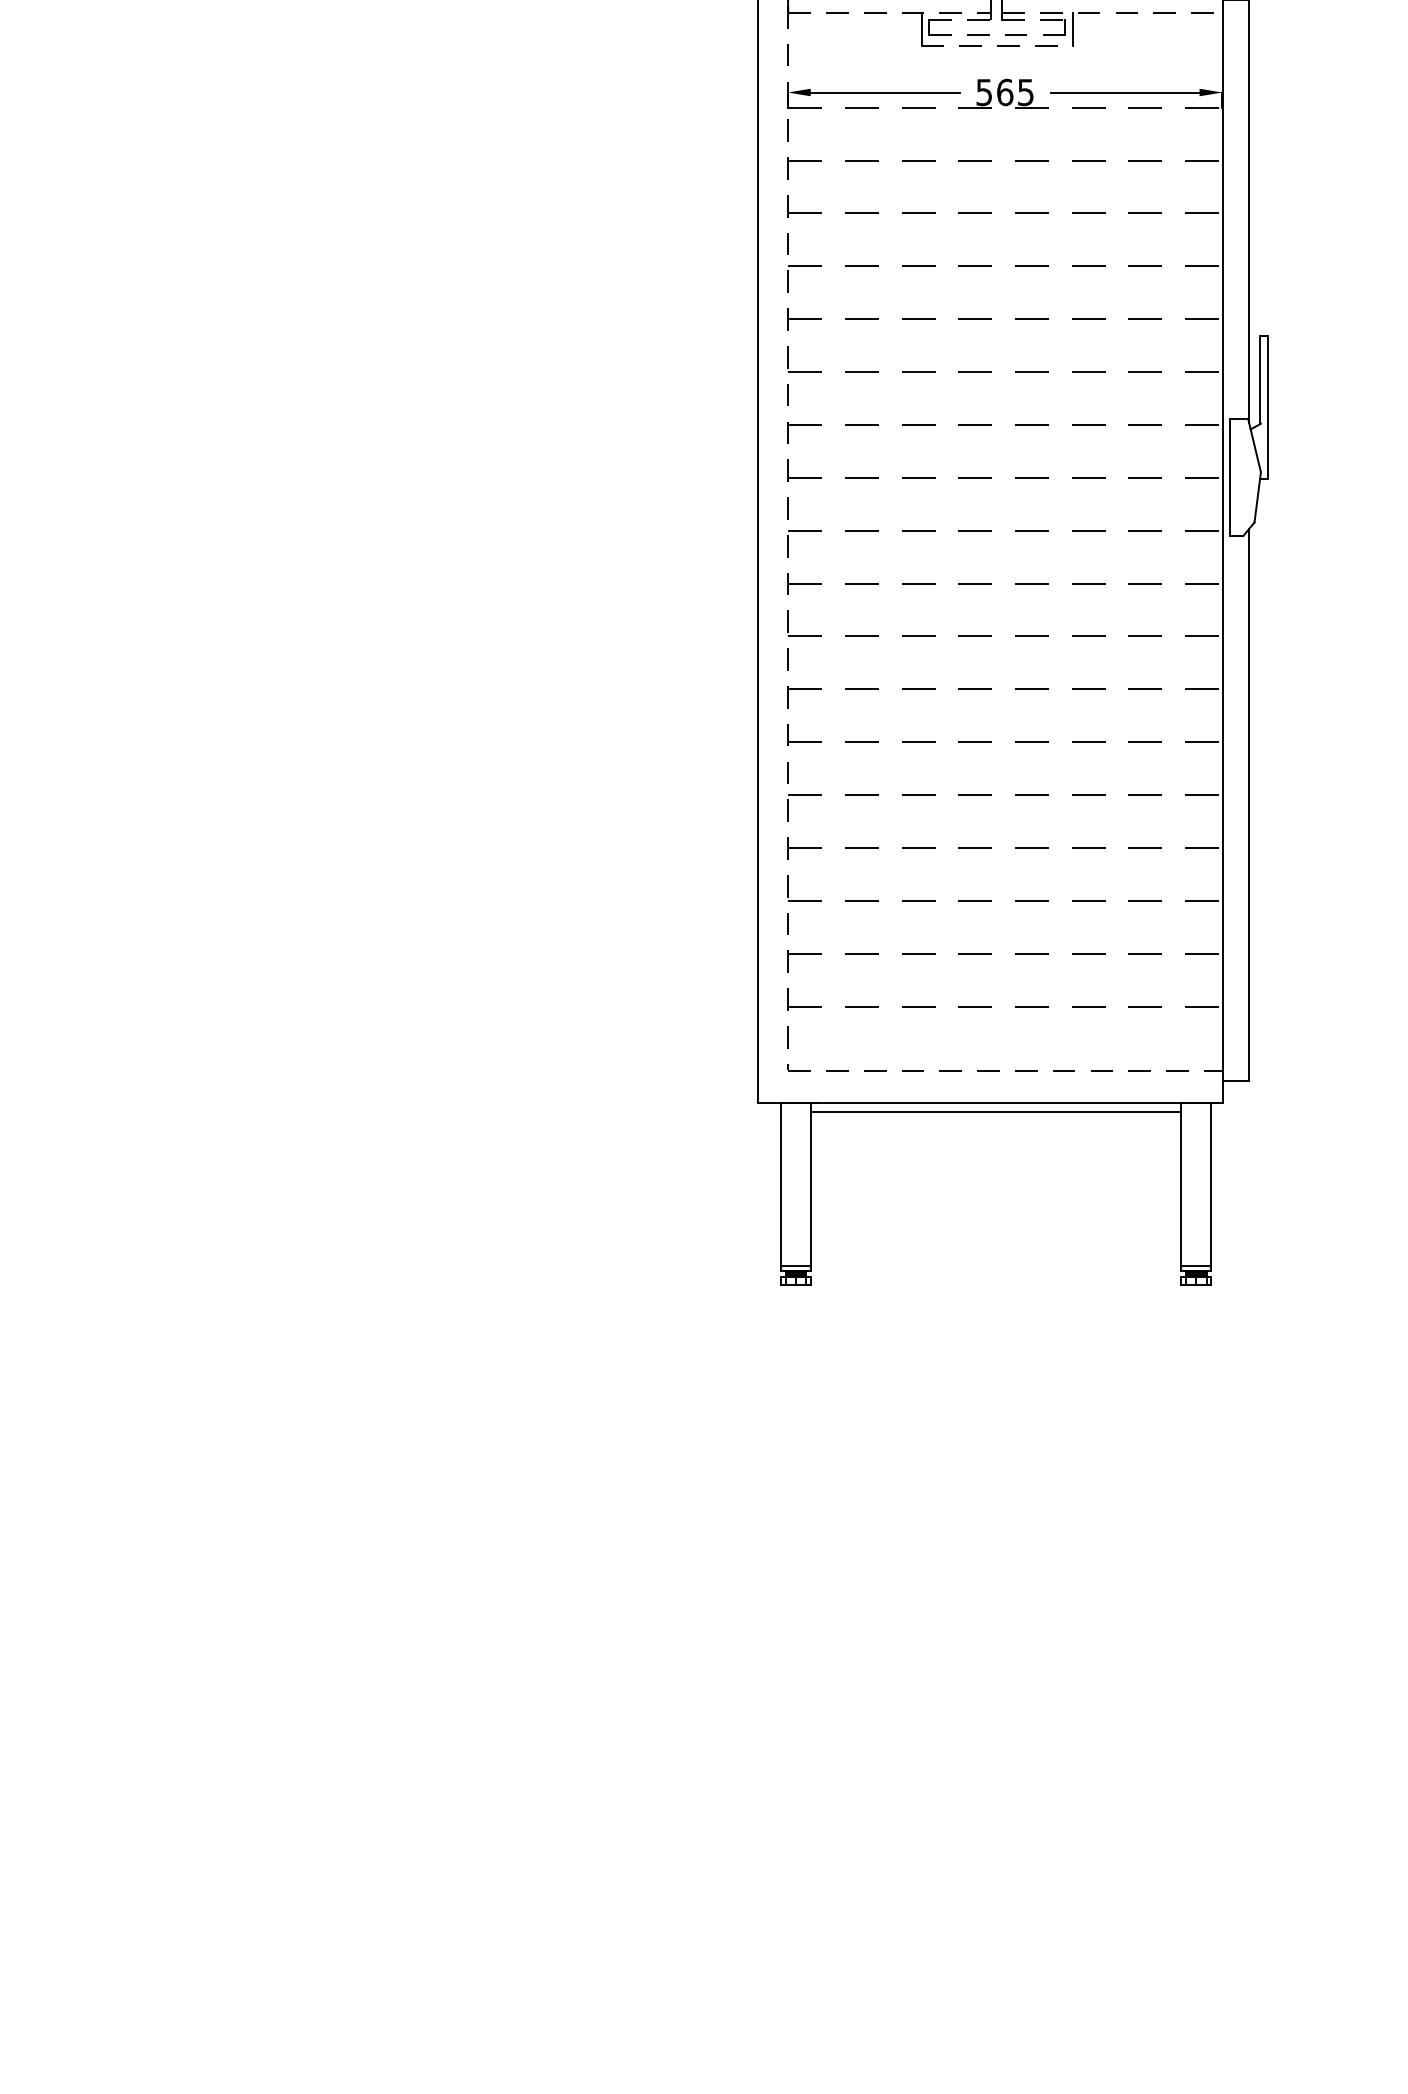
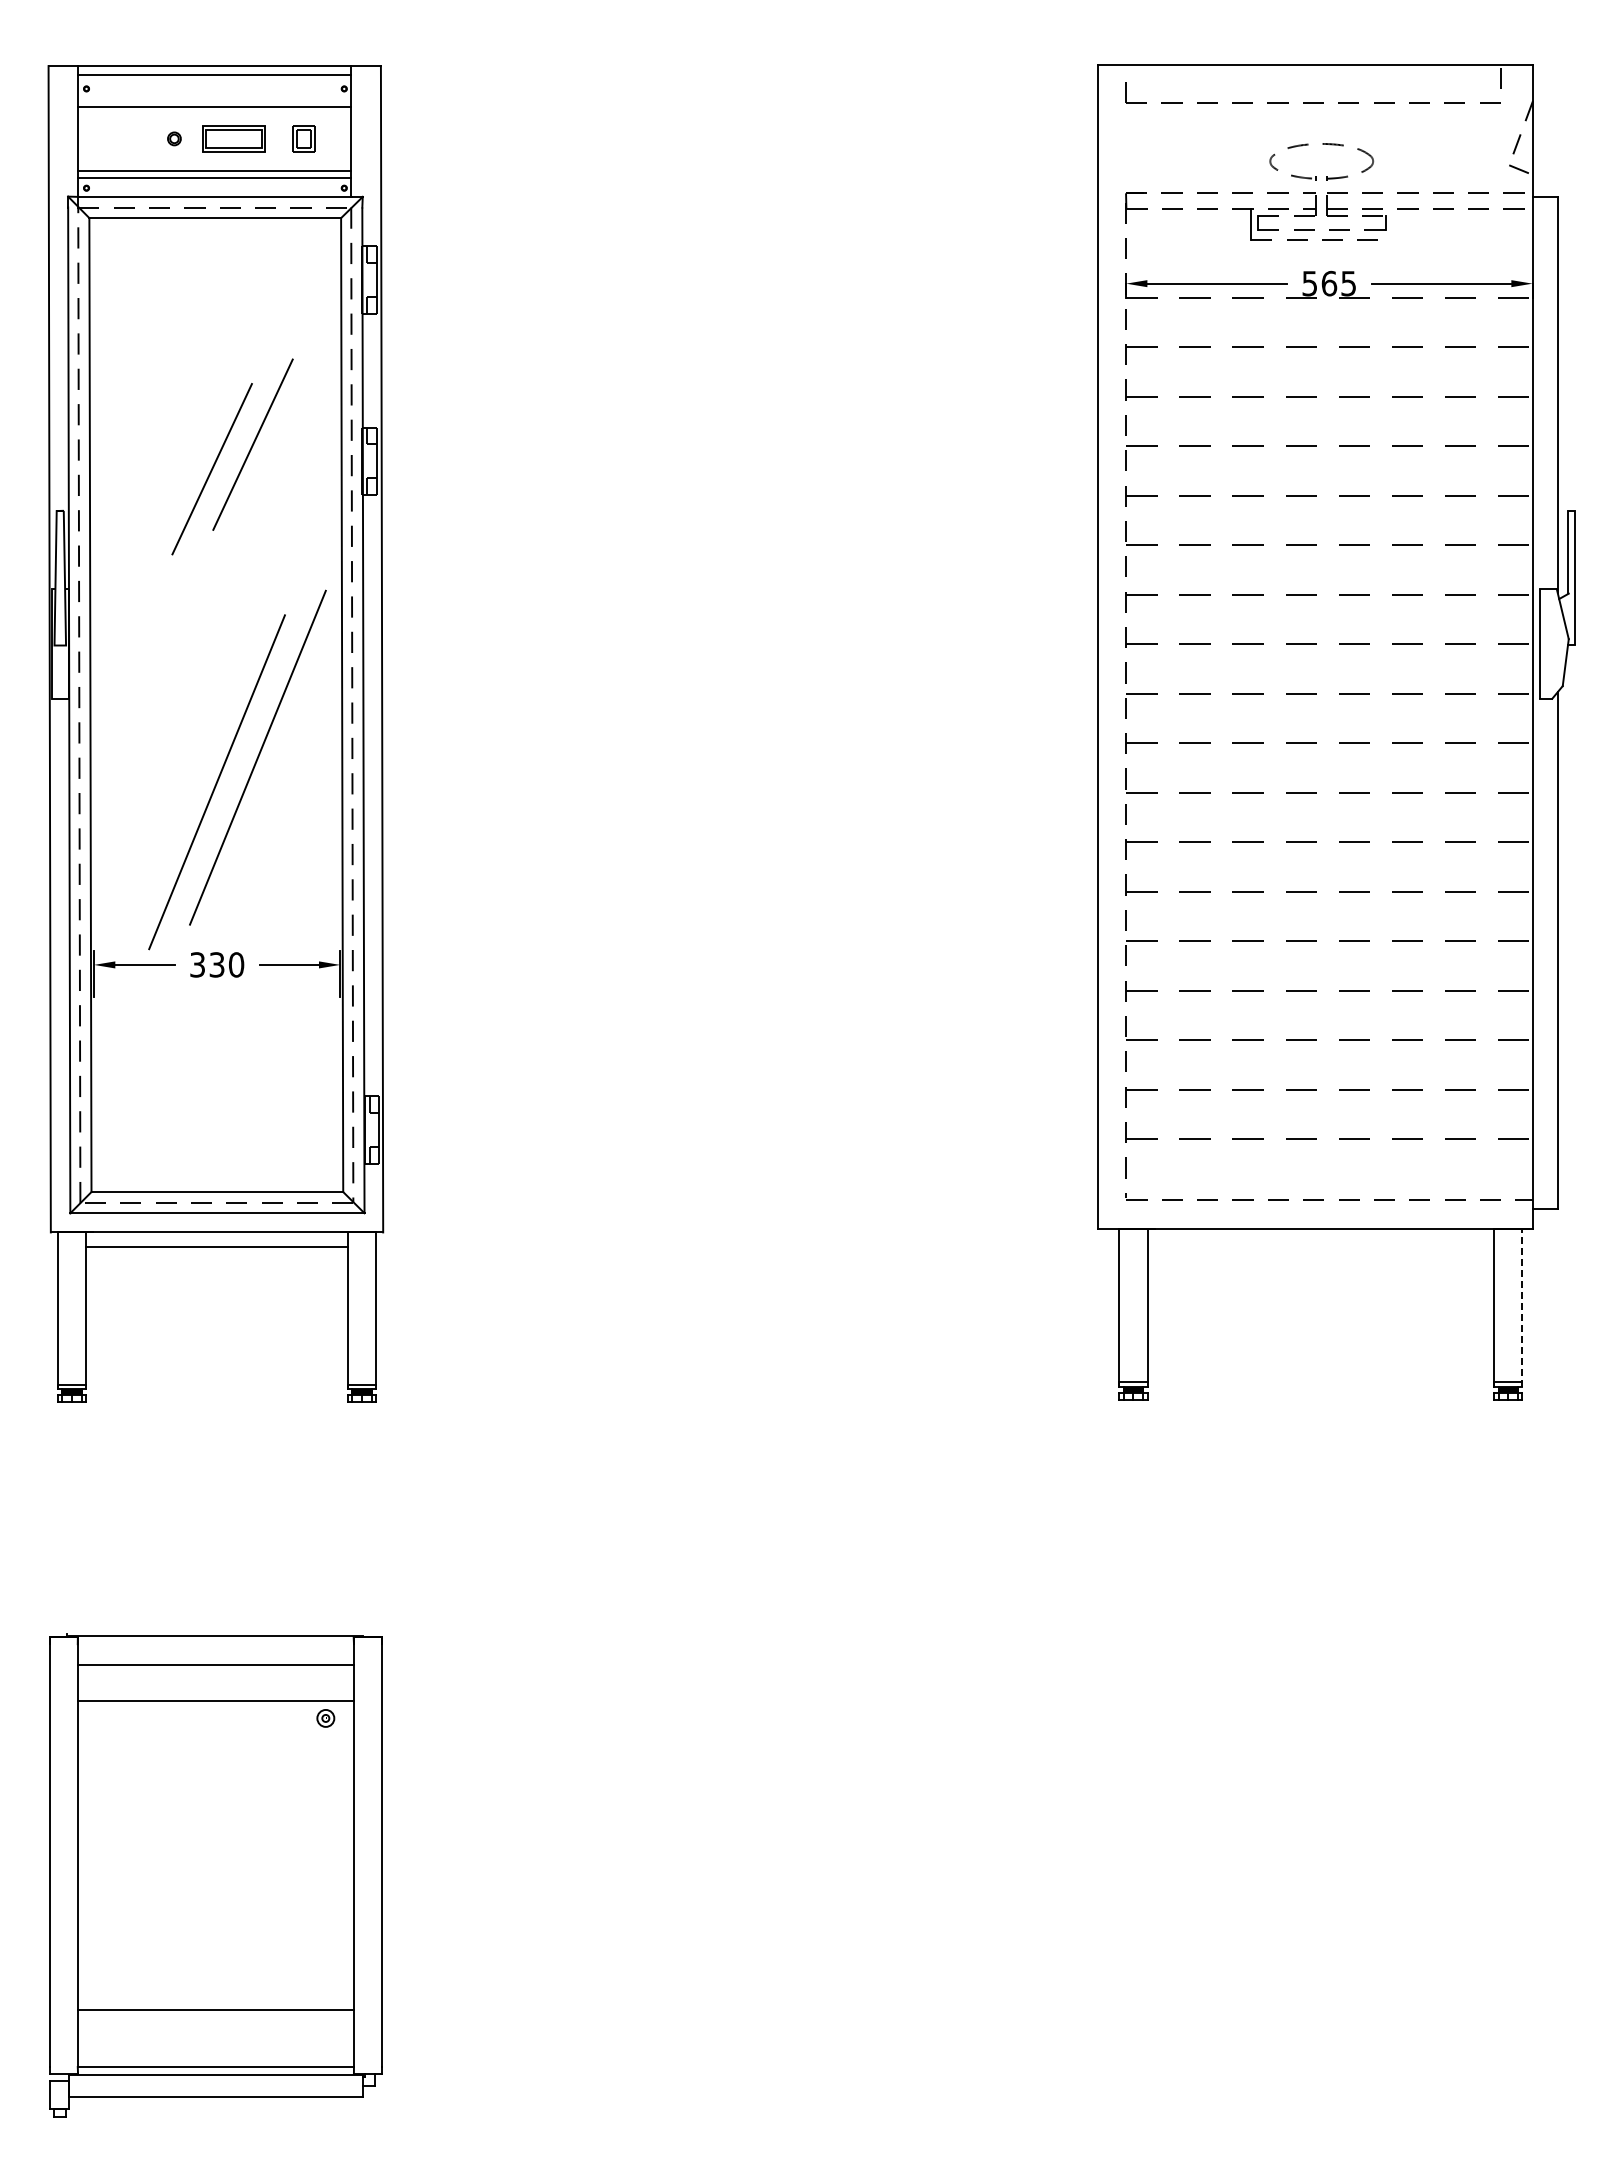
line: (1072, 29) -> (1392, 224), removed
line: (995, 1112) -> (1320, 1238), removed
line: (1211, 1187) -> (1522, 1308), solid -> dashed

